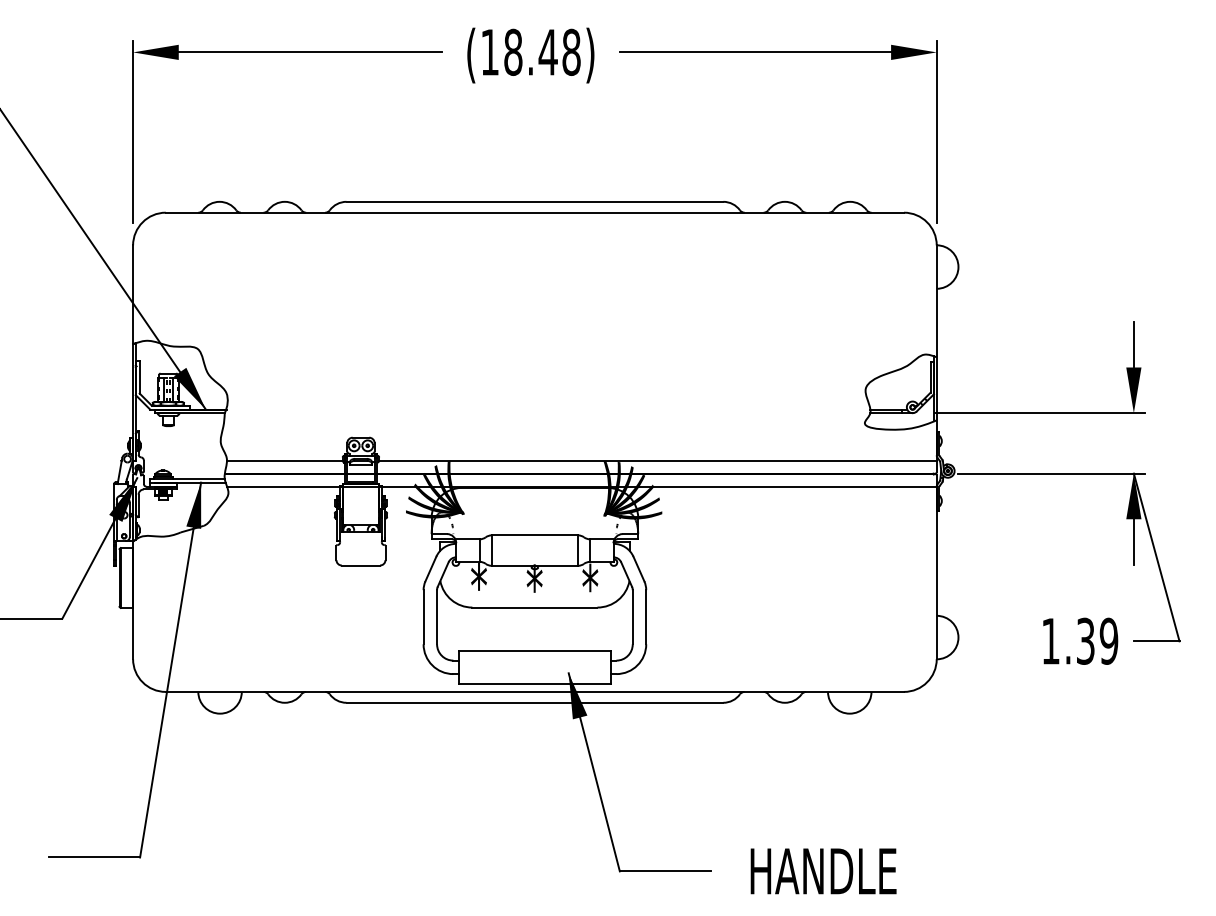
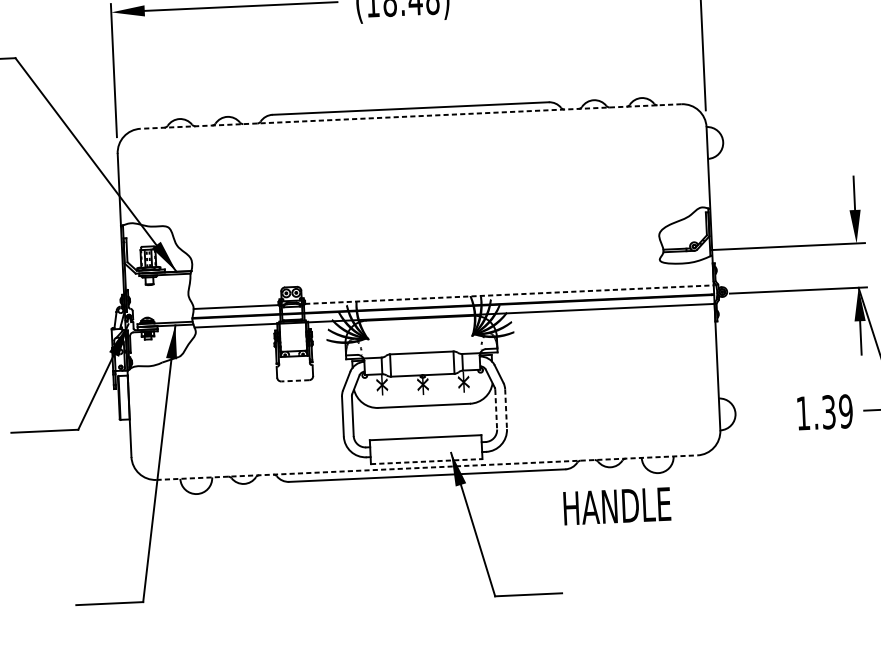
line: (534, 212) -> (410, 116), solid -> dashed
line: (657, 461) -> (509, 294), solid -> dashed
line: (360, 565) -> (294, 380), solid -> dashed
line: (632, 617) -> (496, 409), solid -> dashed
line: (646, 617) -> (506, 409), solid -> dashed
line: (535, 683) -> (427, 461), solid -> dashed
line: (535, 691) -> (427, 467), solid -> dashed
text: (823, 871) -> (617, 506), moved

